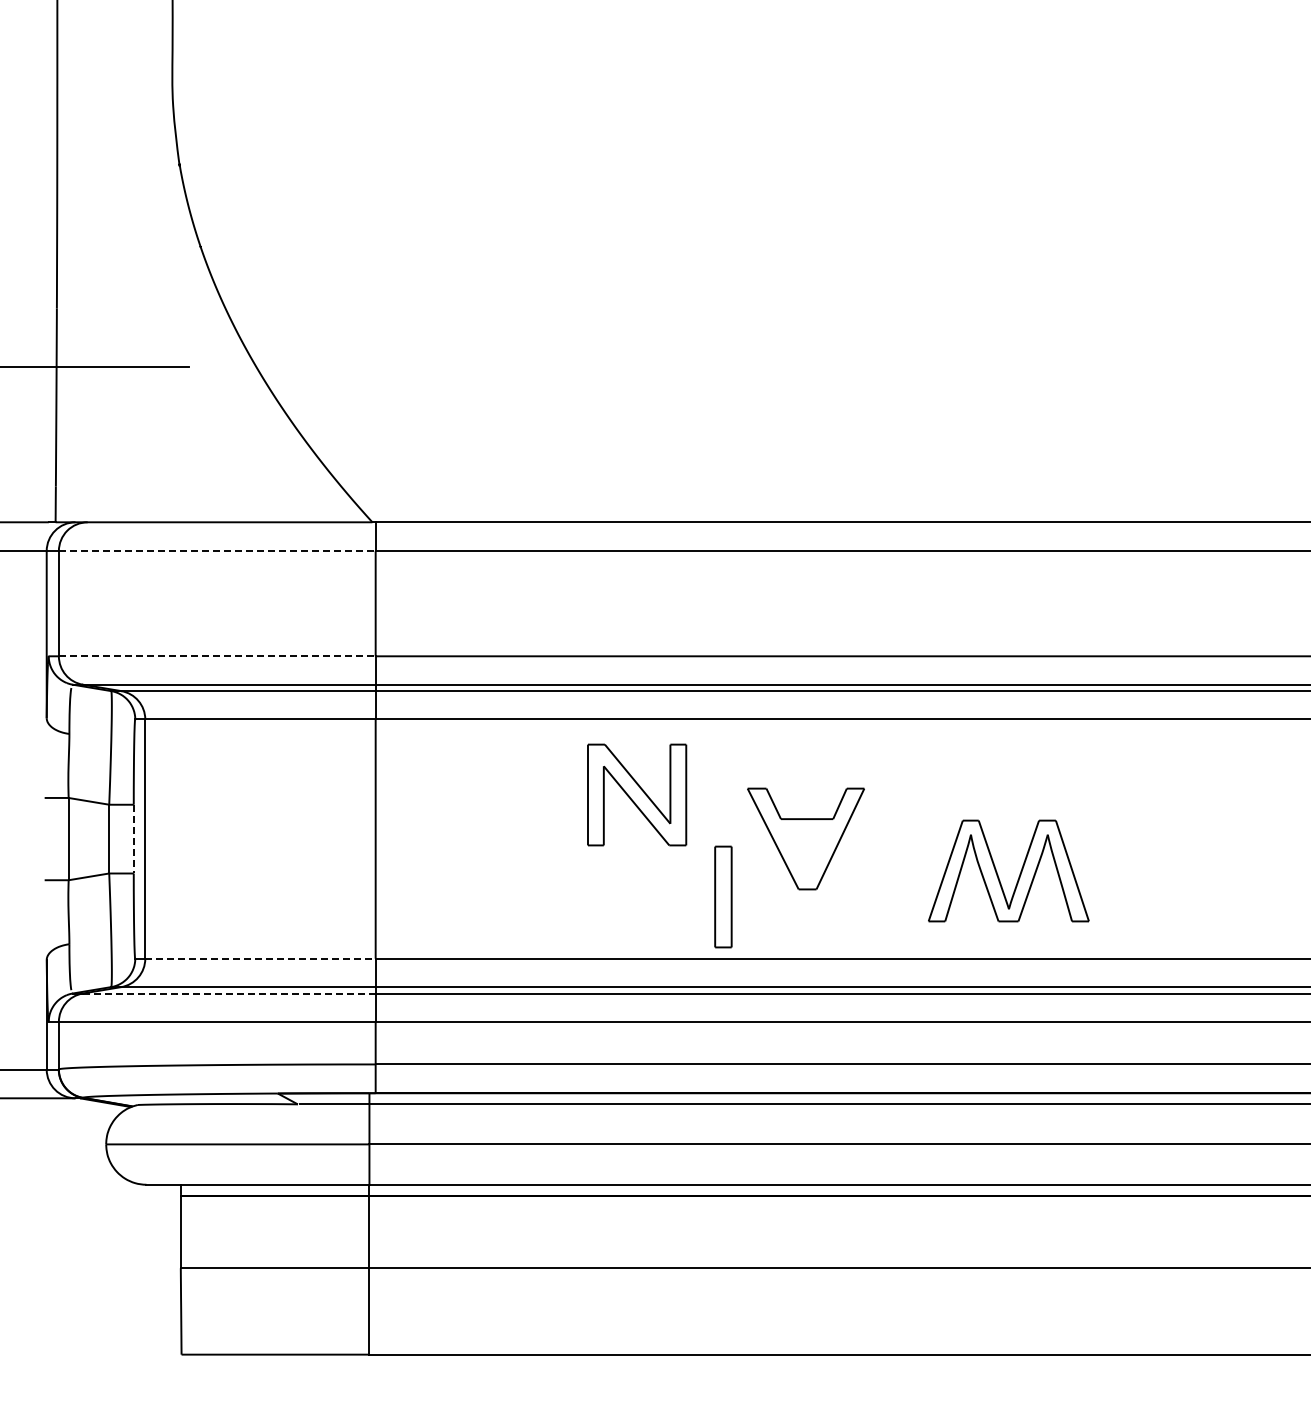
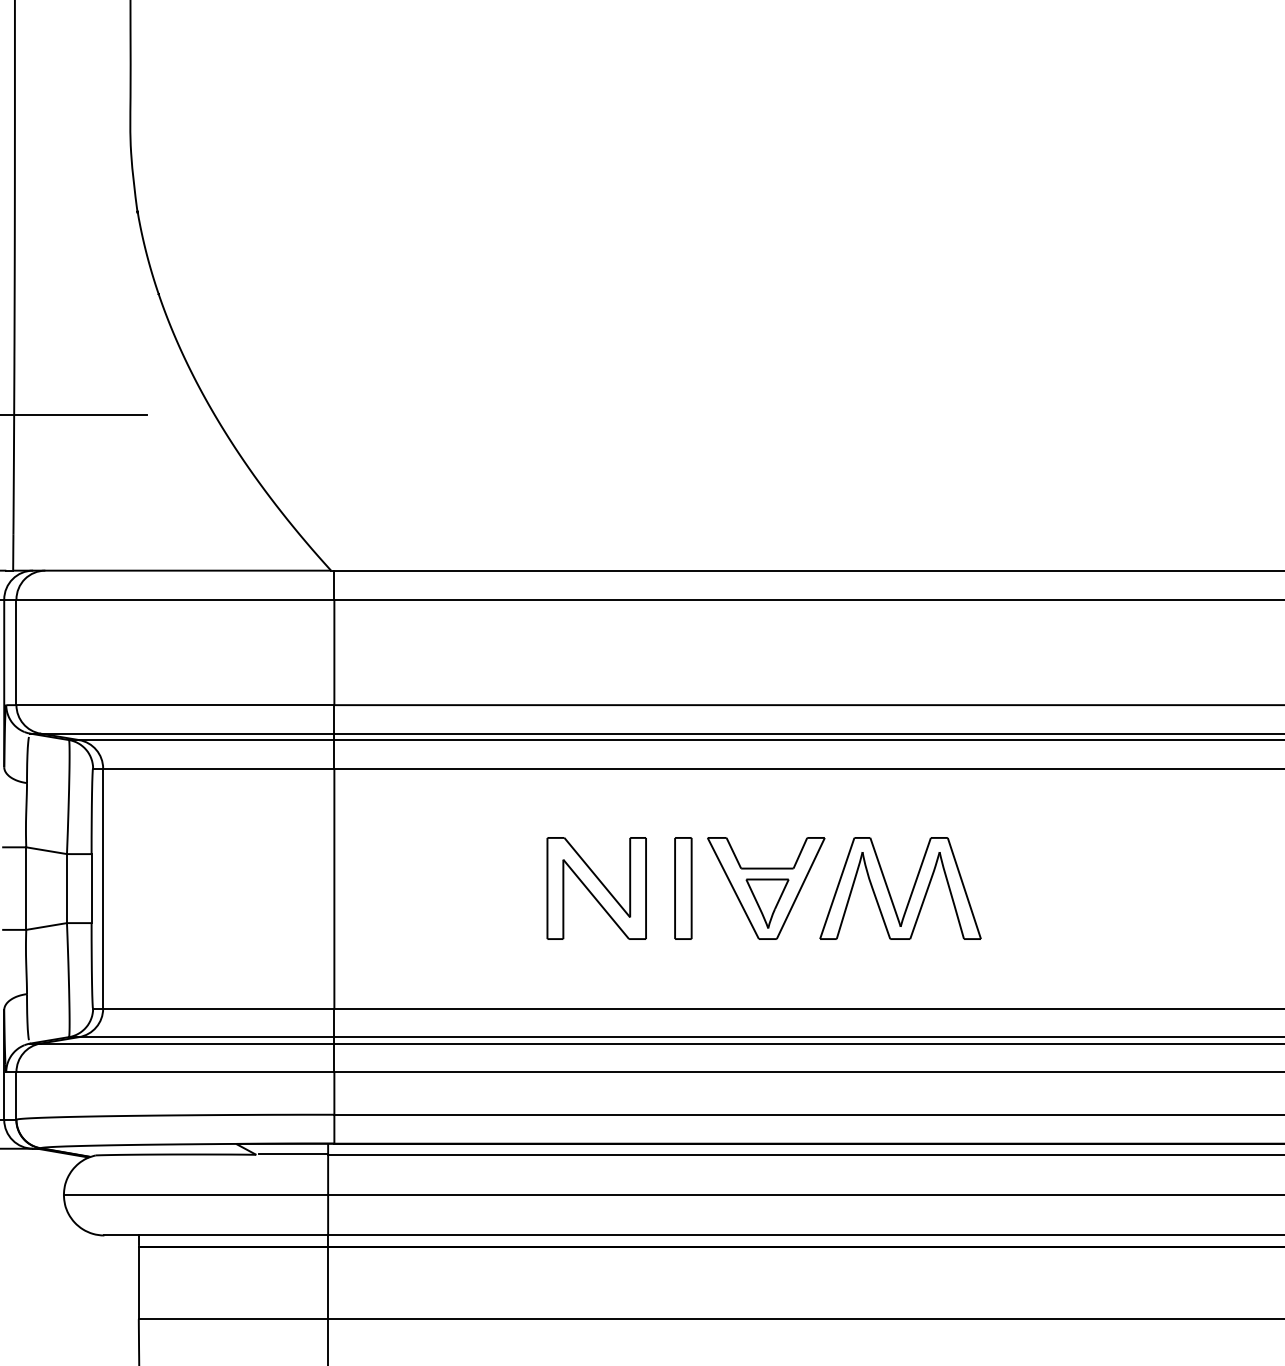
line: (217, 551) -> (175, 599), dashed -> solid
line: (217, 656) -> (175, 705), dashed -> solid
part: (637, 794) -> (597, 887), moved
line: (133, 839) -> (91, 888), dashed -> solid
part: (806, 853) -> (766, 903), added
part: (998, 874) -> (890, 892), moved
part: (723, 896) -> (683, 887), moved
line: (260, 958) -> (218, 1008), dashed -> solid
line: (228, 993) -> (186, 1043), dashed -> solid

